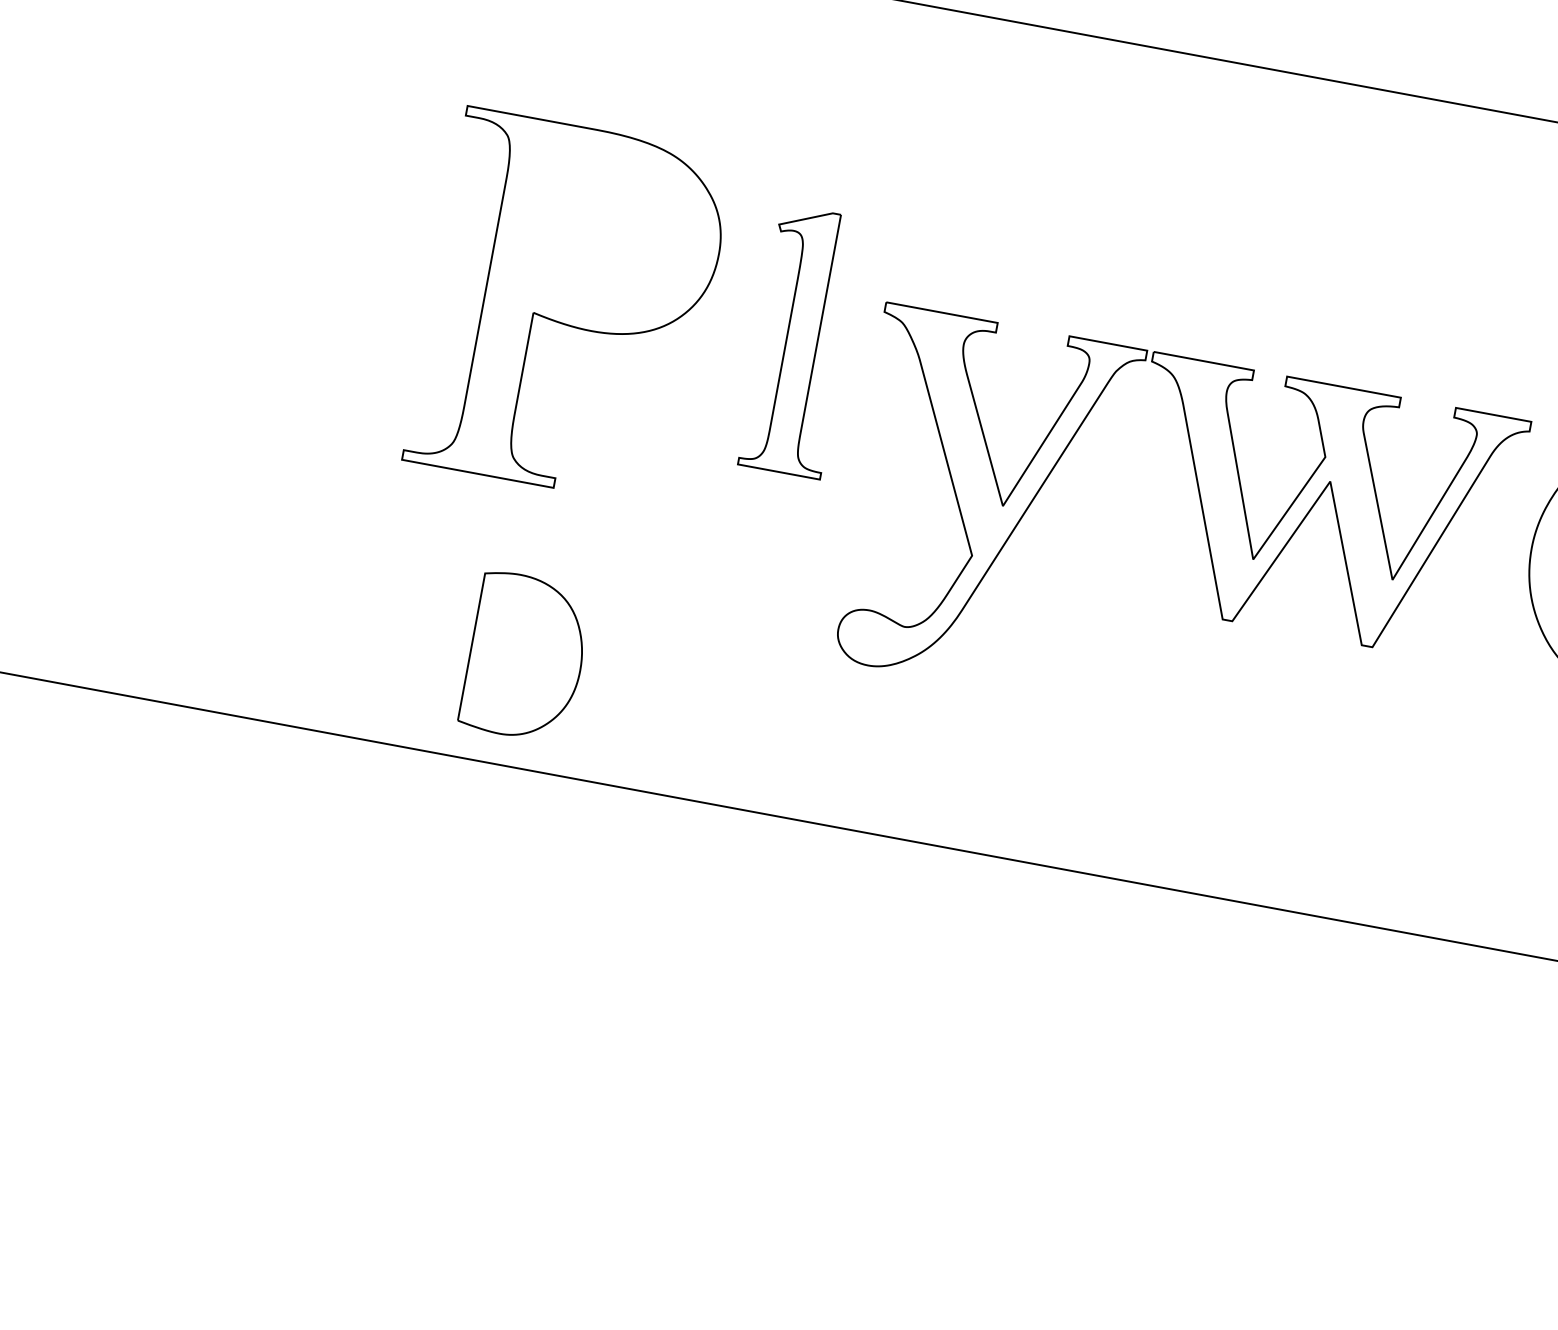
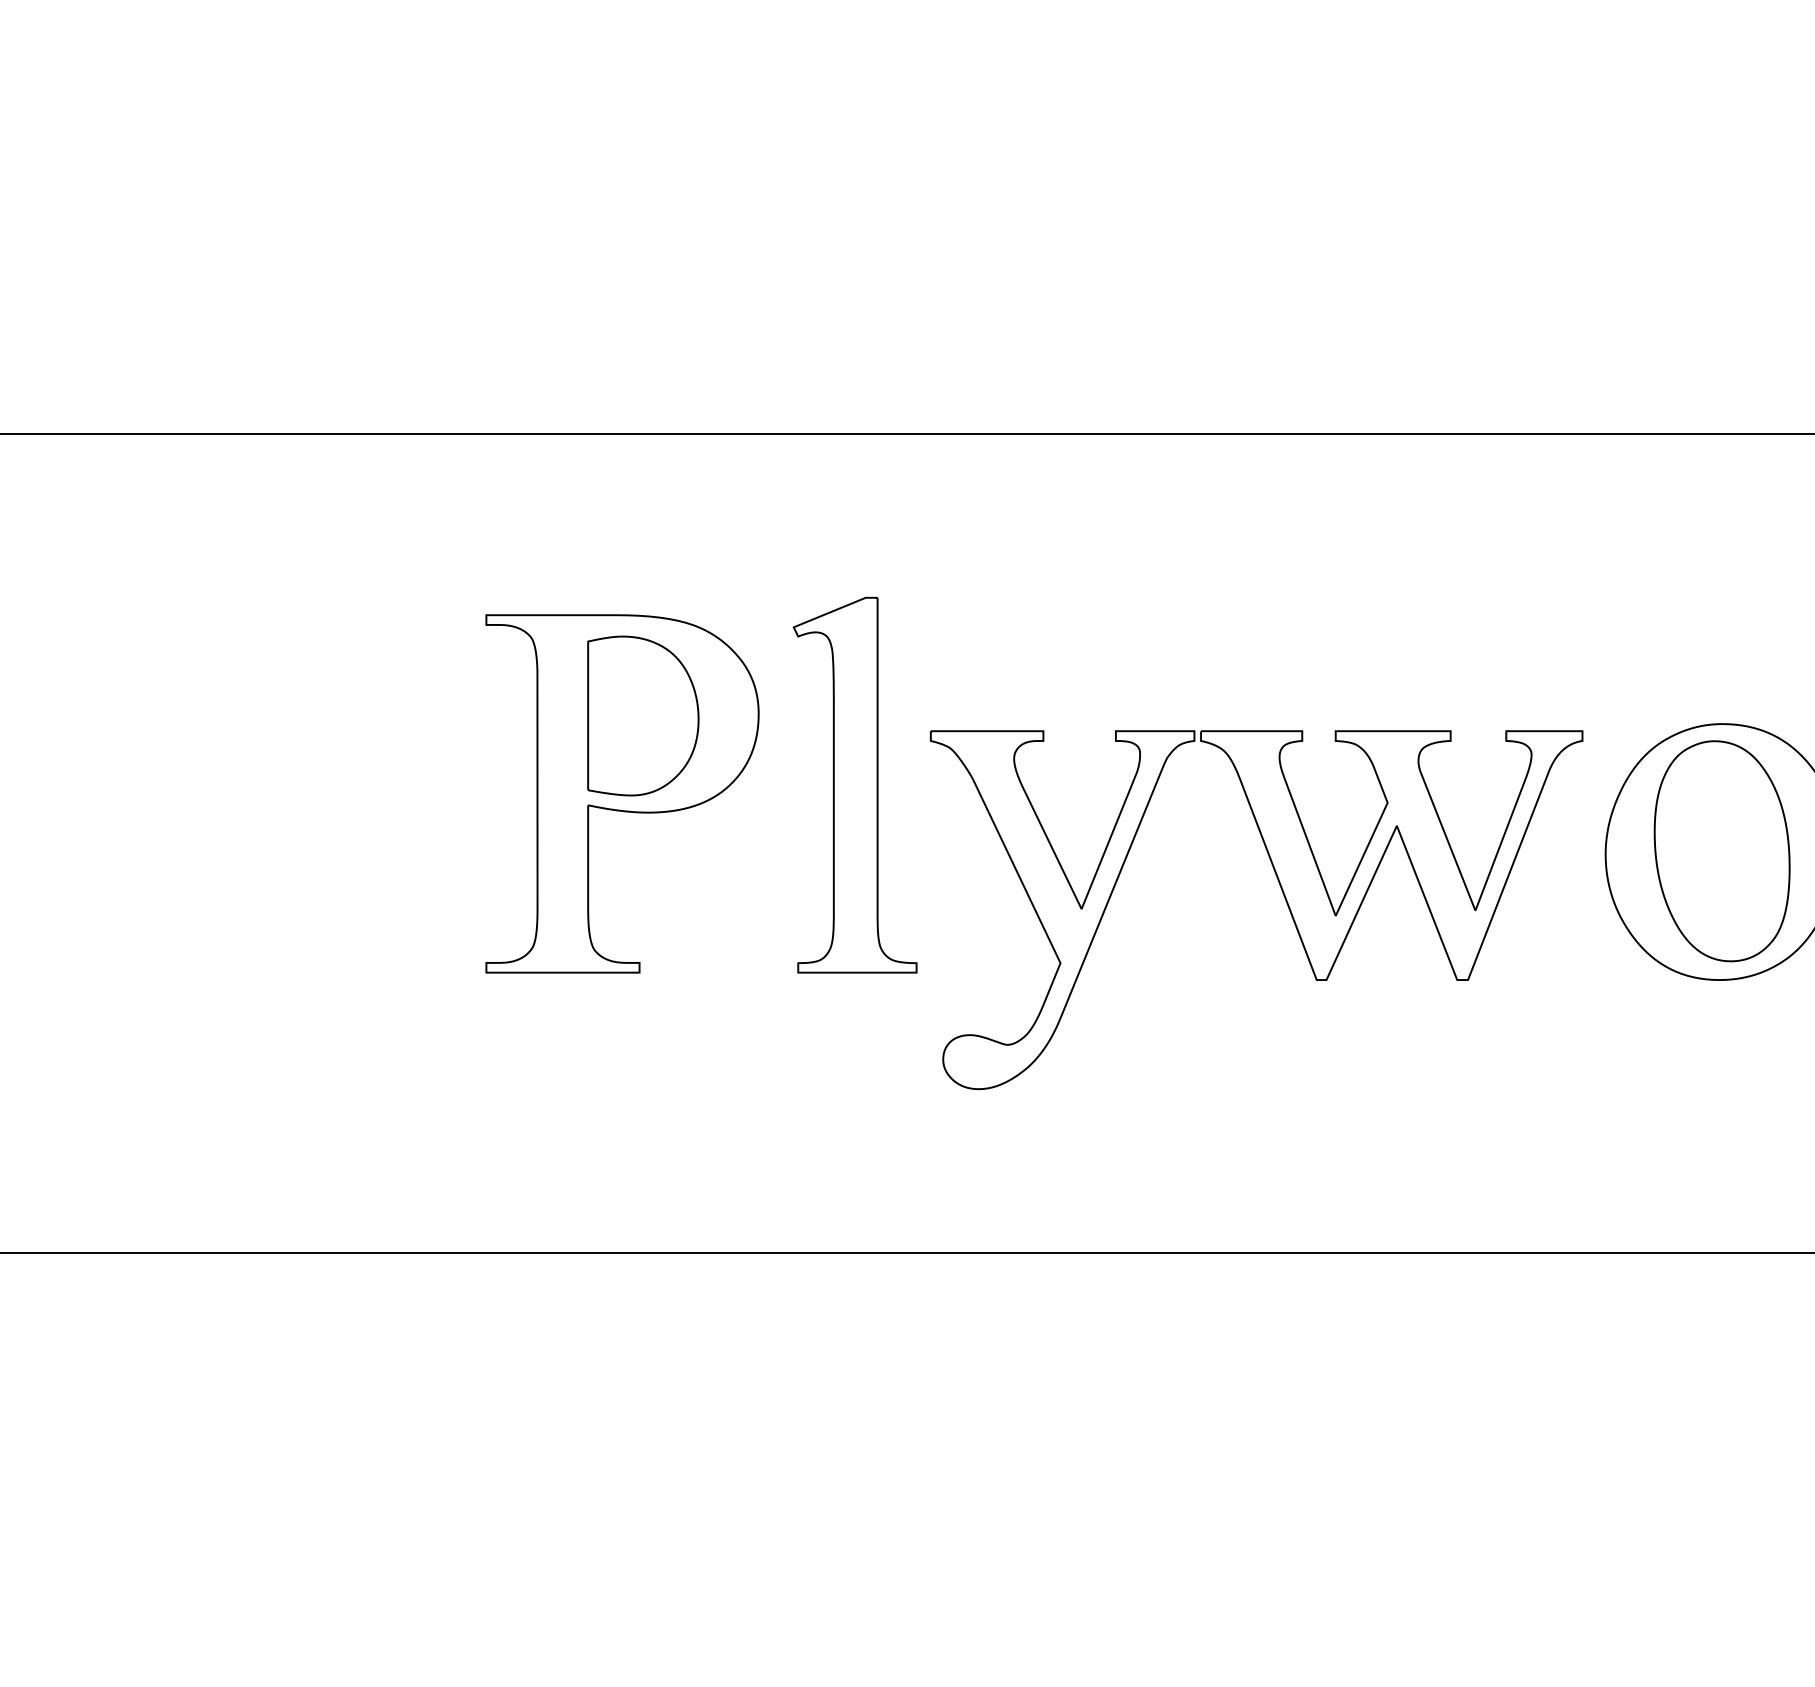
part: (800, 341) -> (854, 784), size x1.43
part: (526, 656) -> (643, 715), moved

